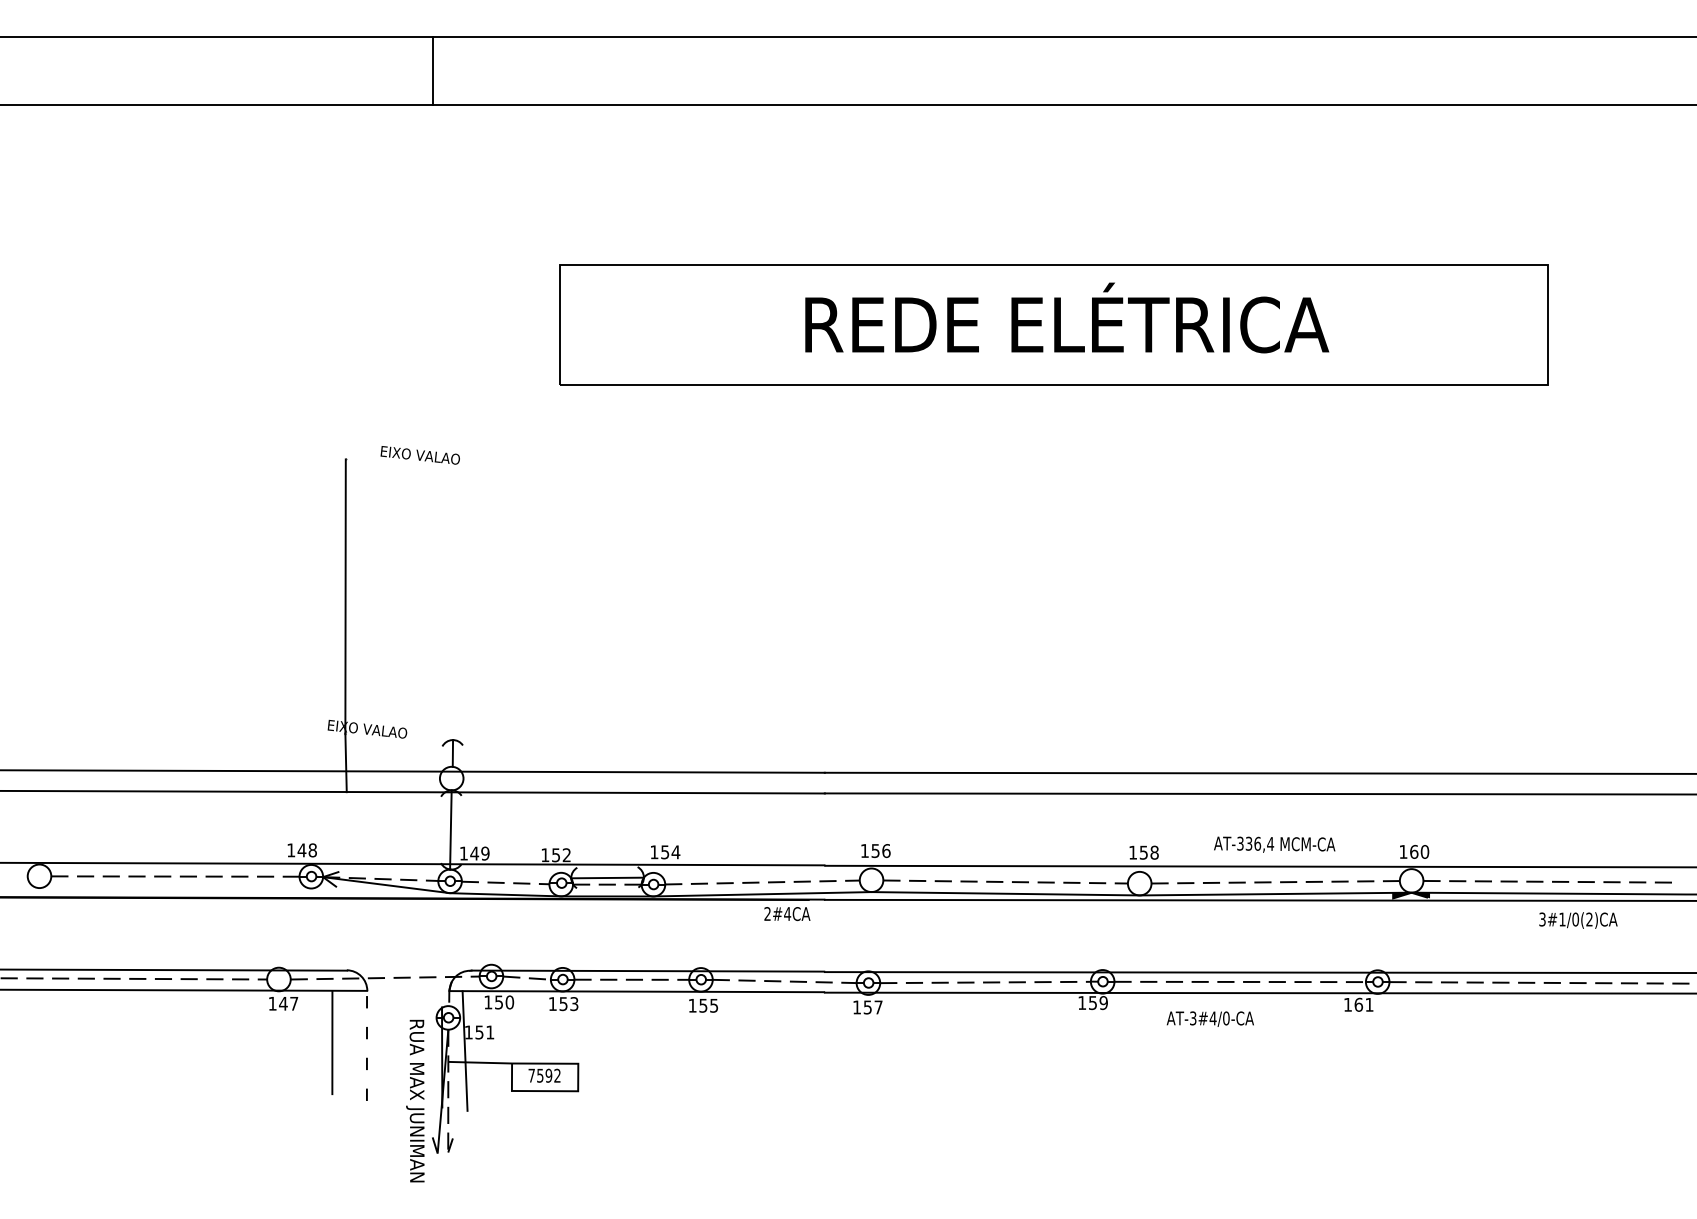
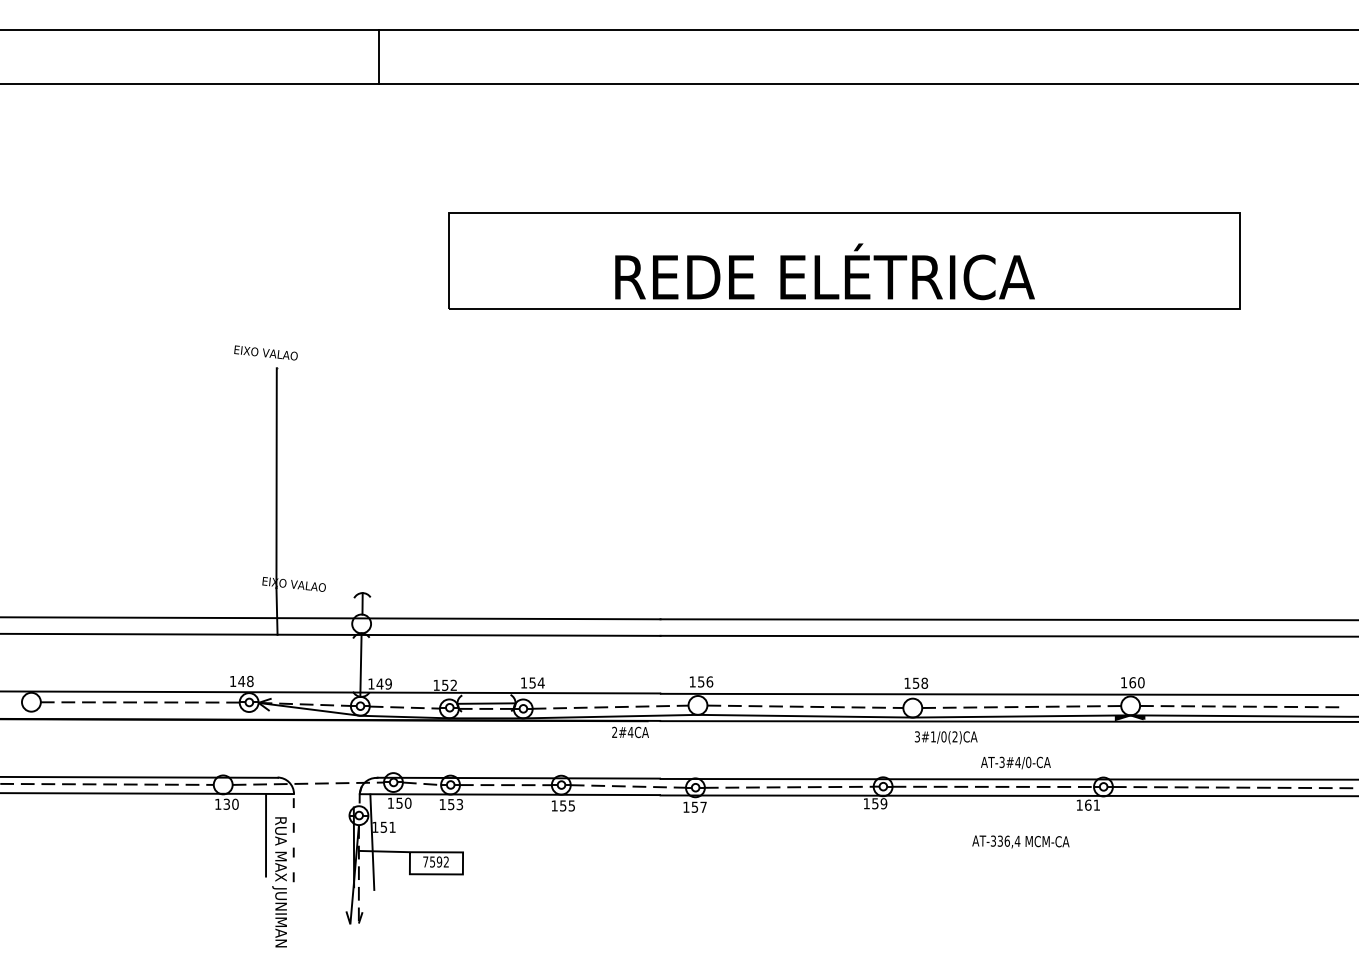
line: (433, 70) -> (379, 56), moved
text: (1067, 317) -> (825, 271), moved
text: (419, 455) -> (265, 353), moved
text: (1274, 844) -> (1020, 841), moved
text: (1578, 920) -> (946, 737), moved
text: (288, 1003) -> (230, 804), 147 -> 130
text: (1209, 1018) -> (1015, 762), moved
text: (415, 1100) -> (279, 881), moved

